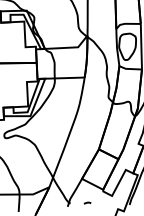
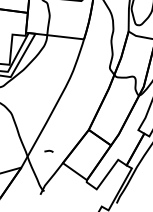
curve: (87, 202) -> (49, 150), moved

